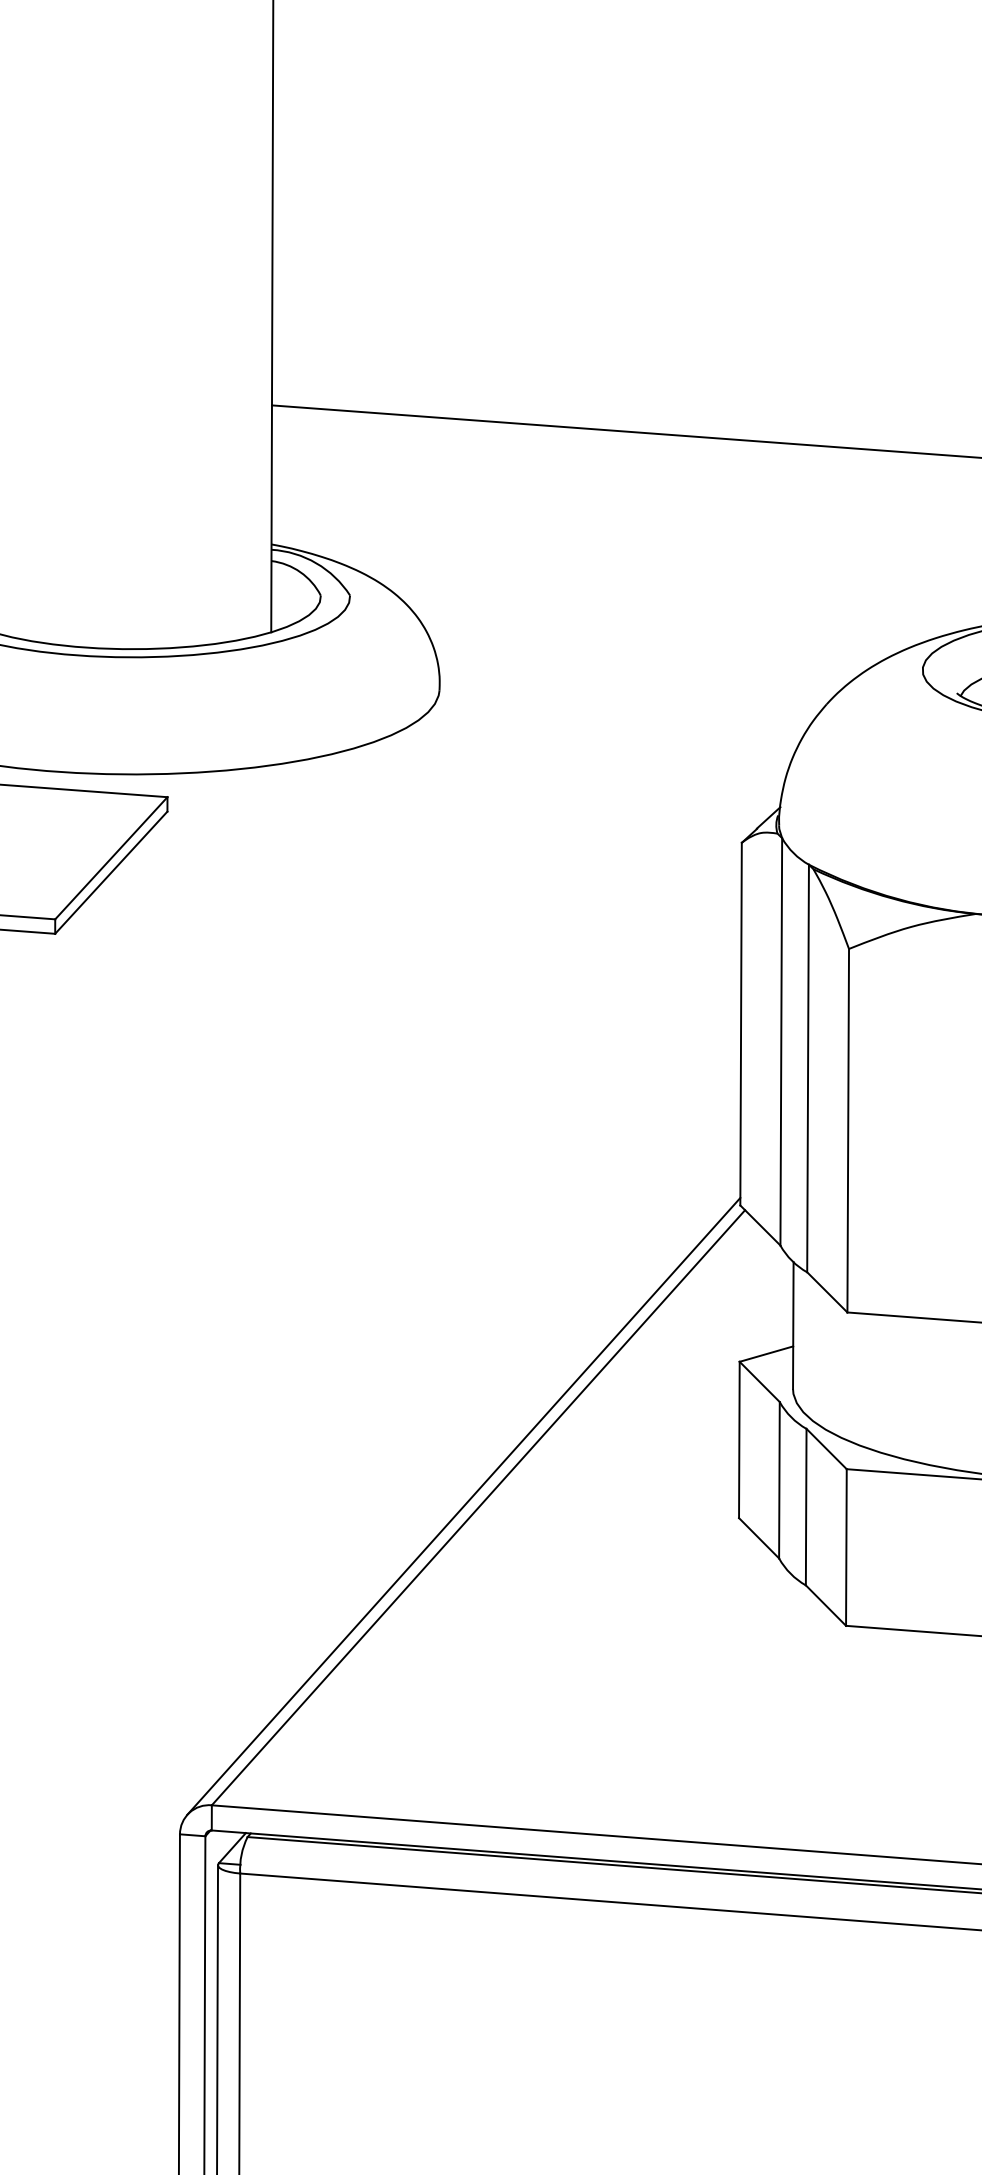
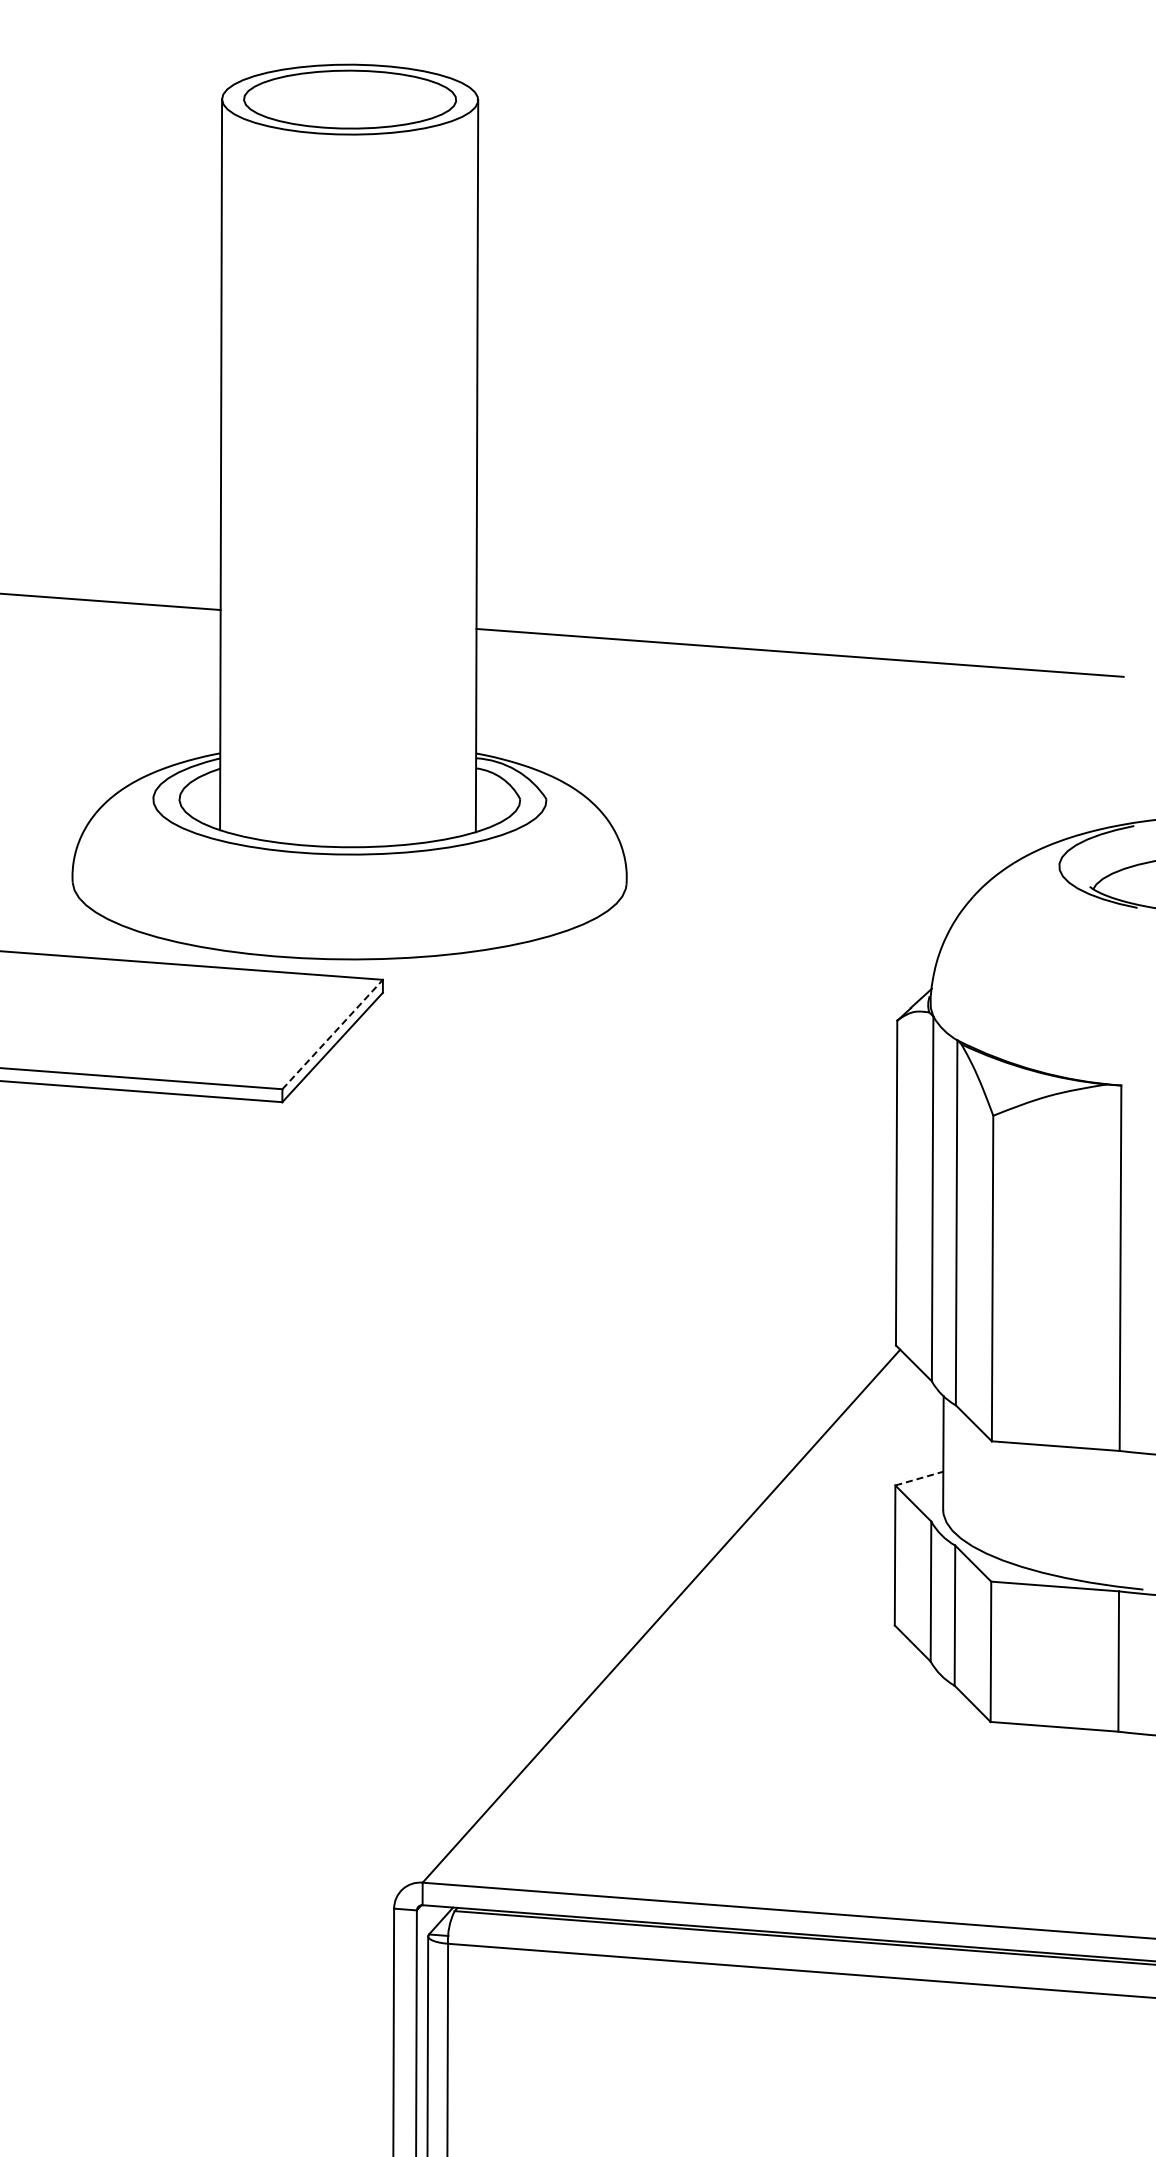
line: (112, 858) -> (333, 1034), solid -> dashed
line: (766, 1353) -> (919, 1478), solid -> dashed
line: (464, 1505) -> (648, 1614), removed

